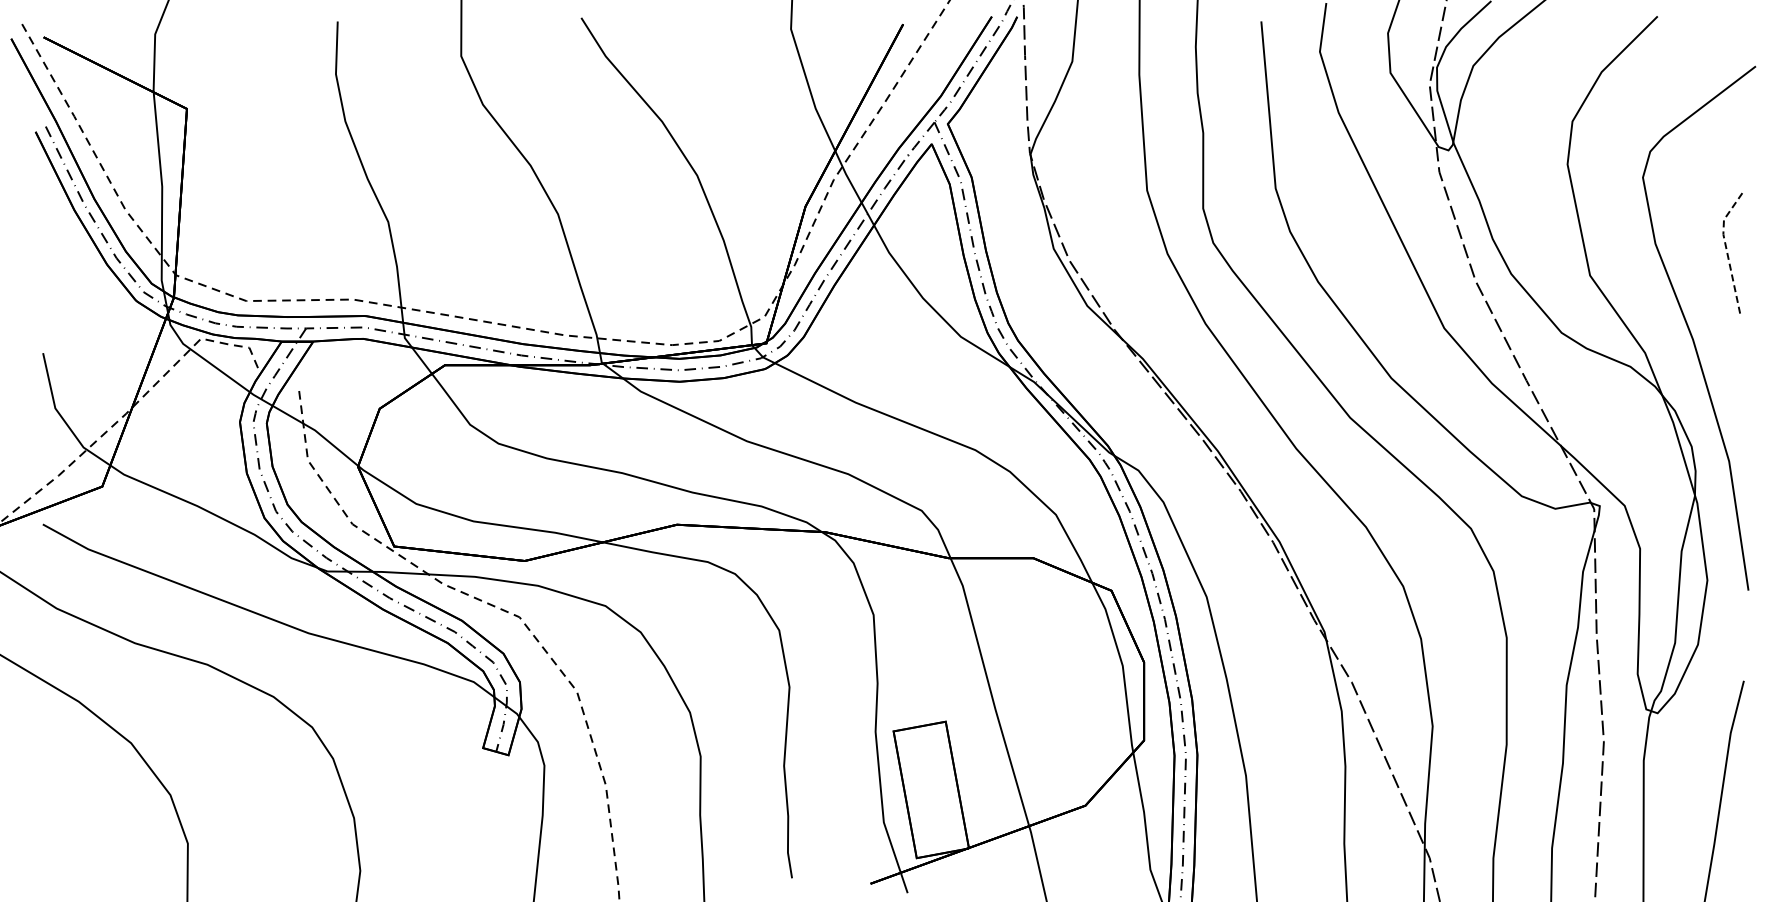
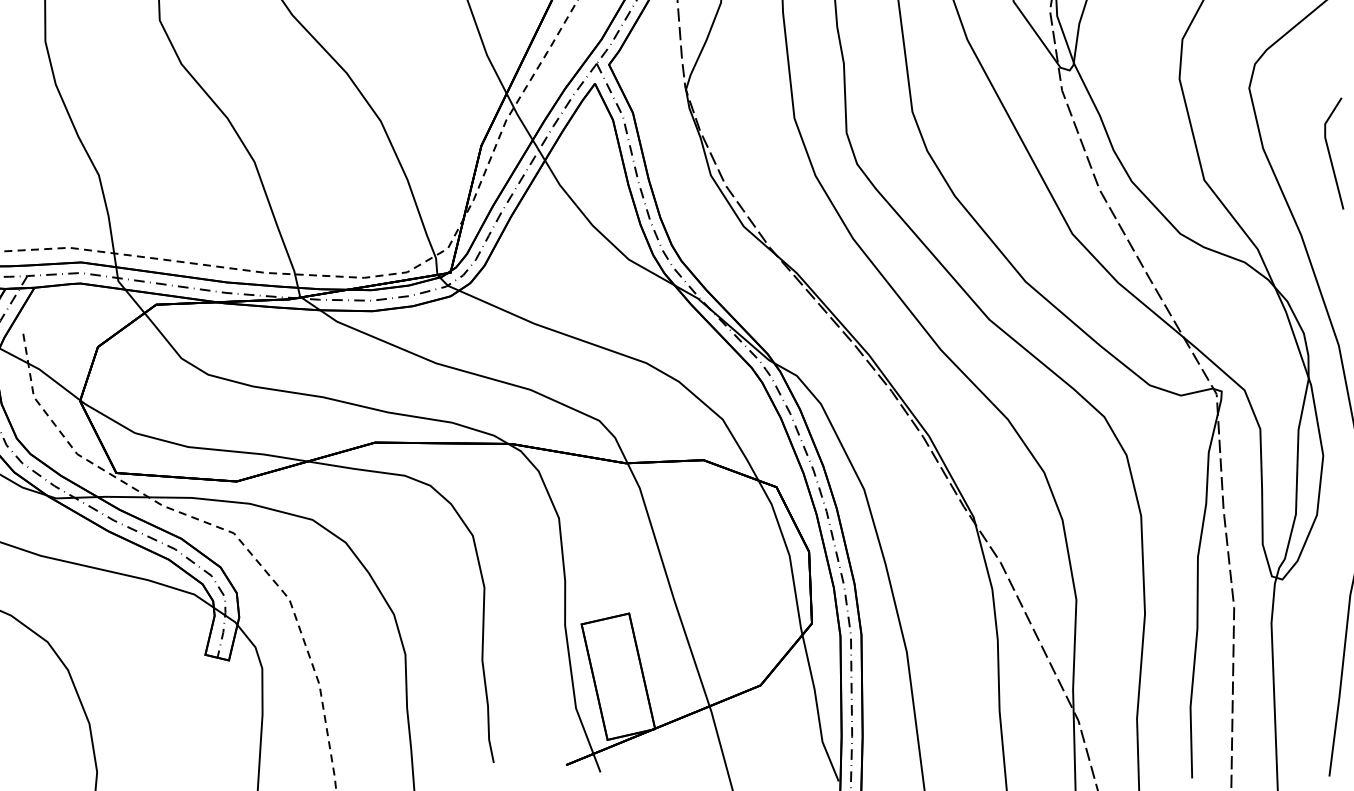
line: (1726, 249) -> (1328, 151), dashed -> solid

